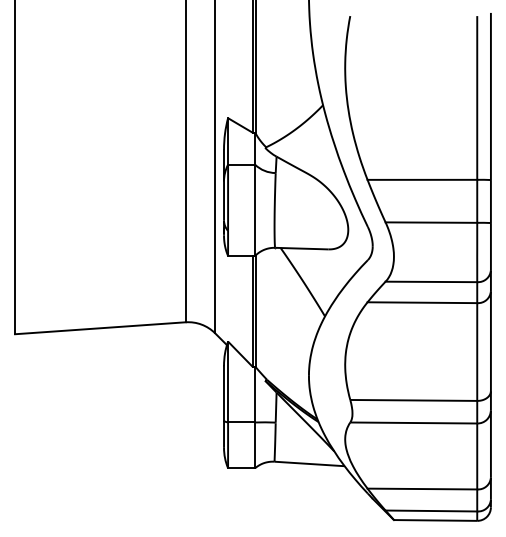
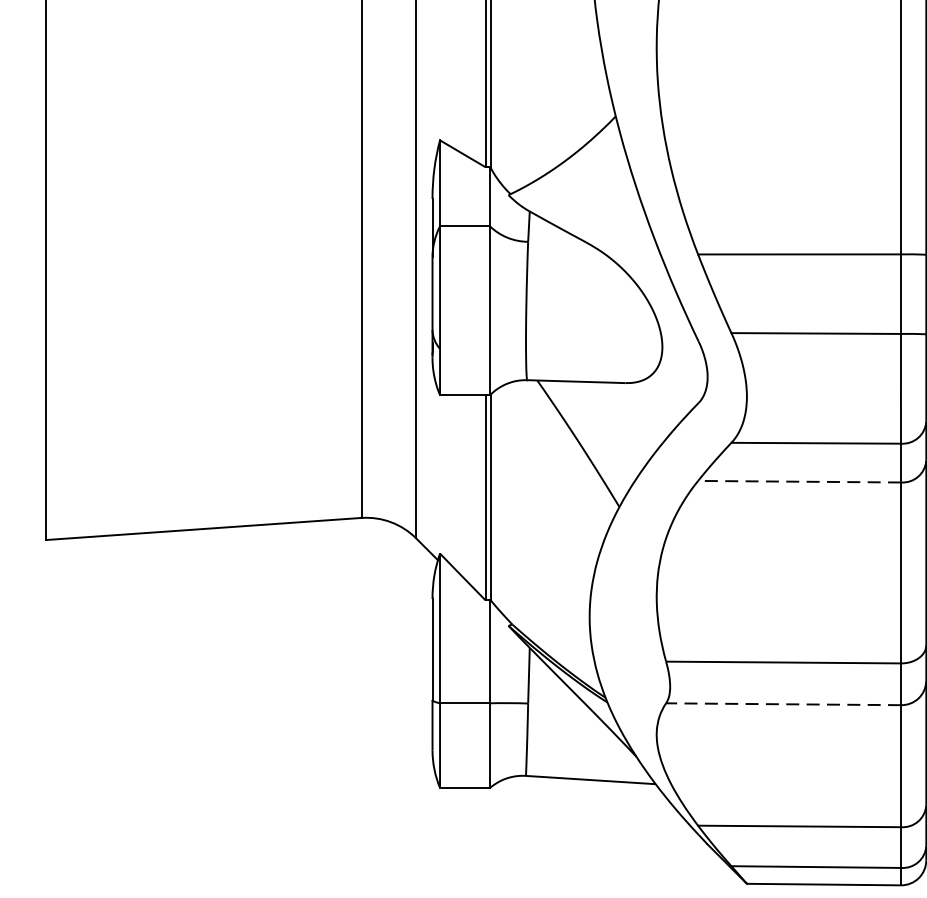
line: (422, 302) -> (799, 481), solid -> dashed
line: (413, 423) -> (783, 705), solid -> dashed

